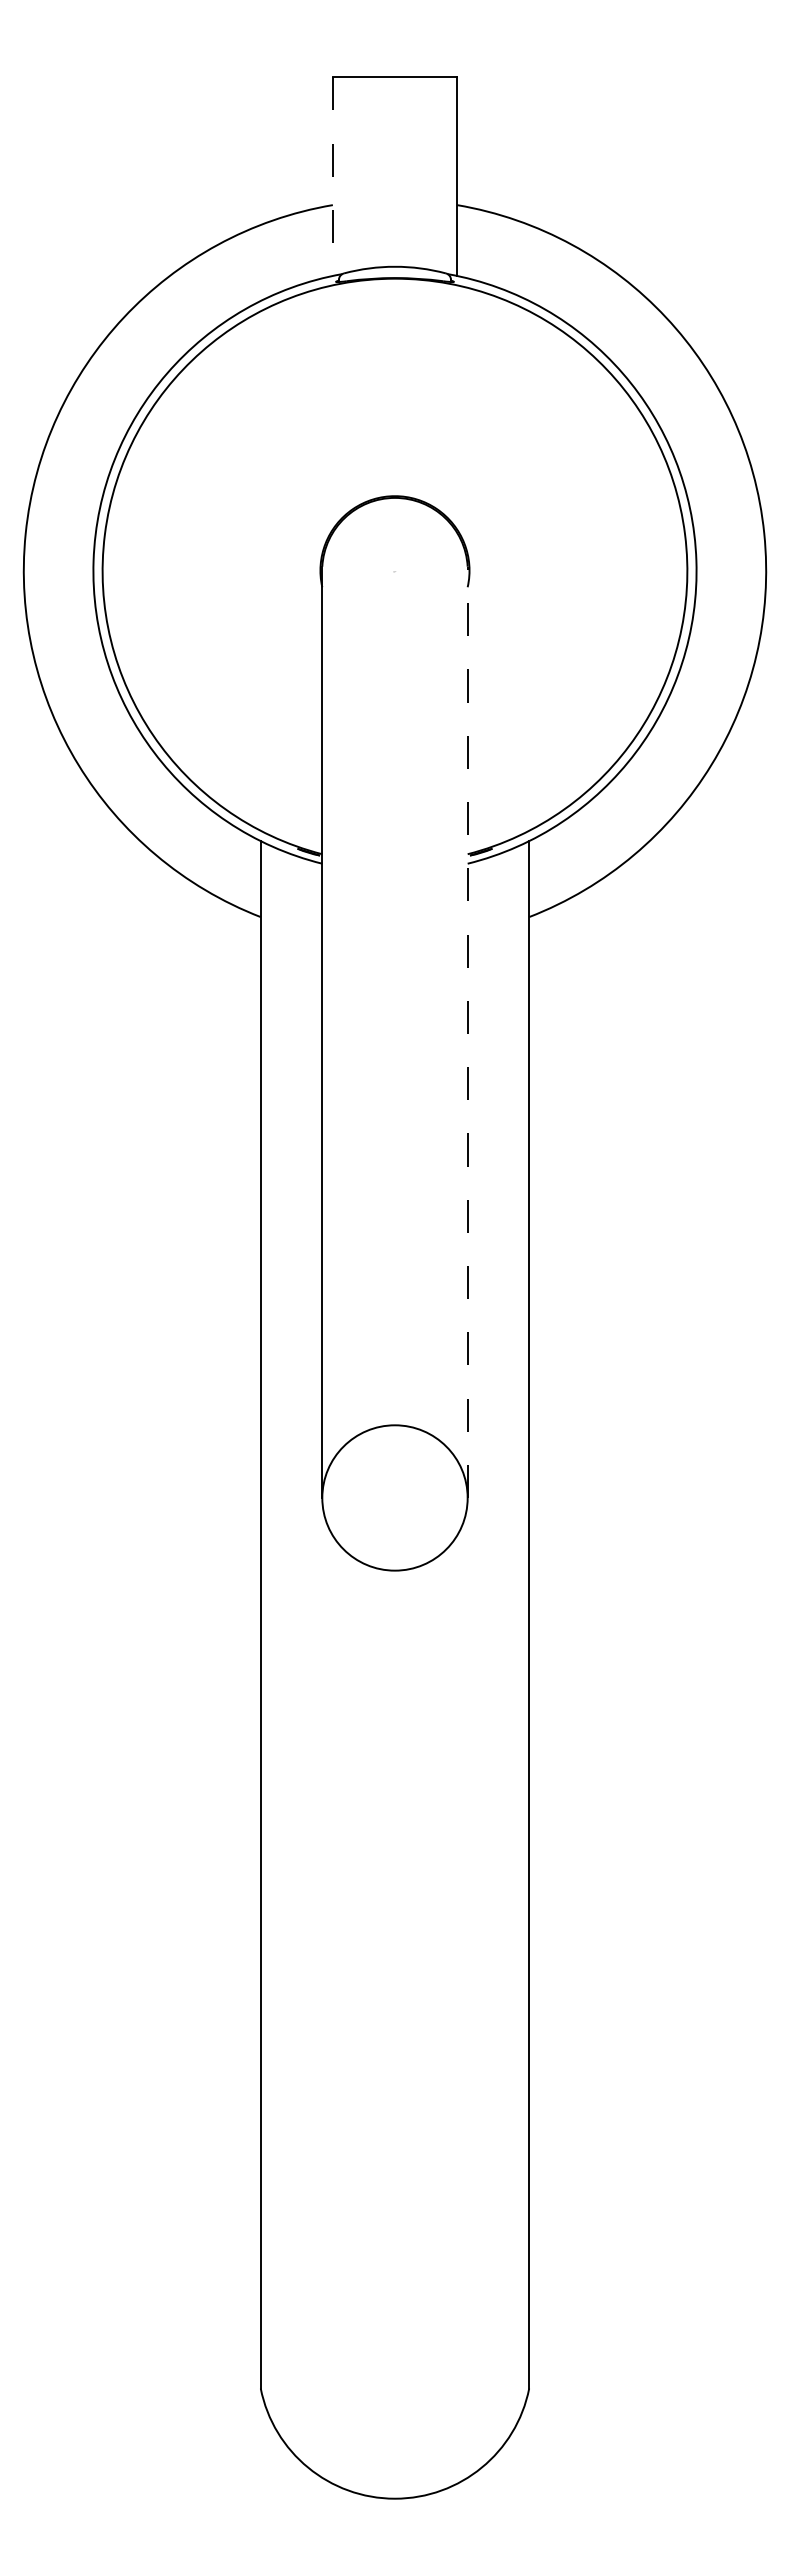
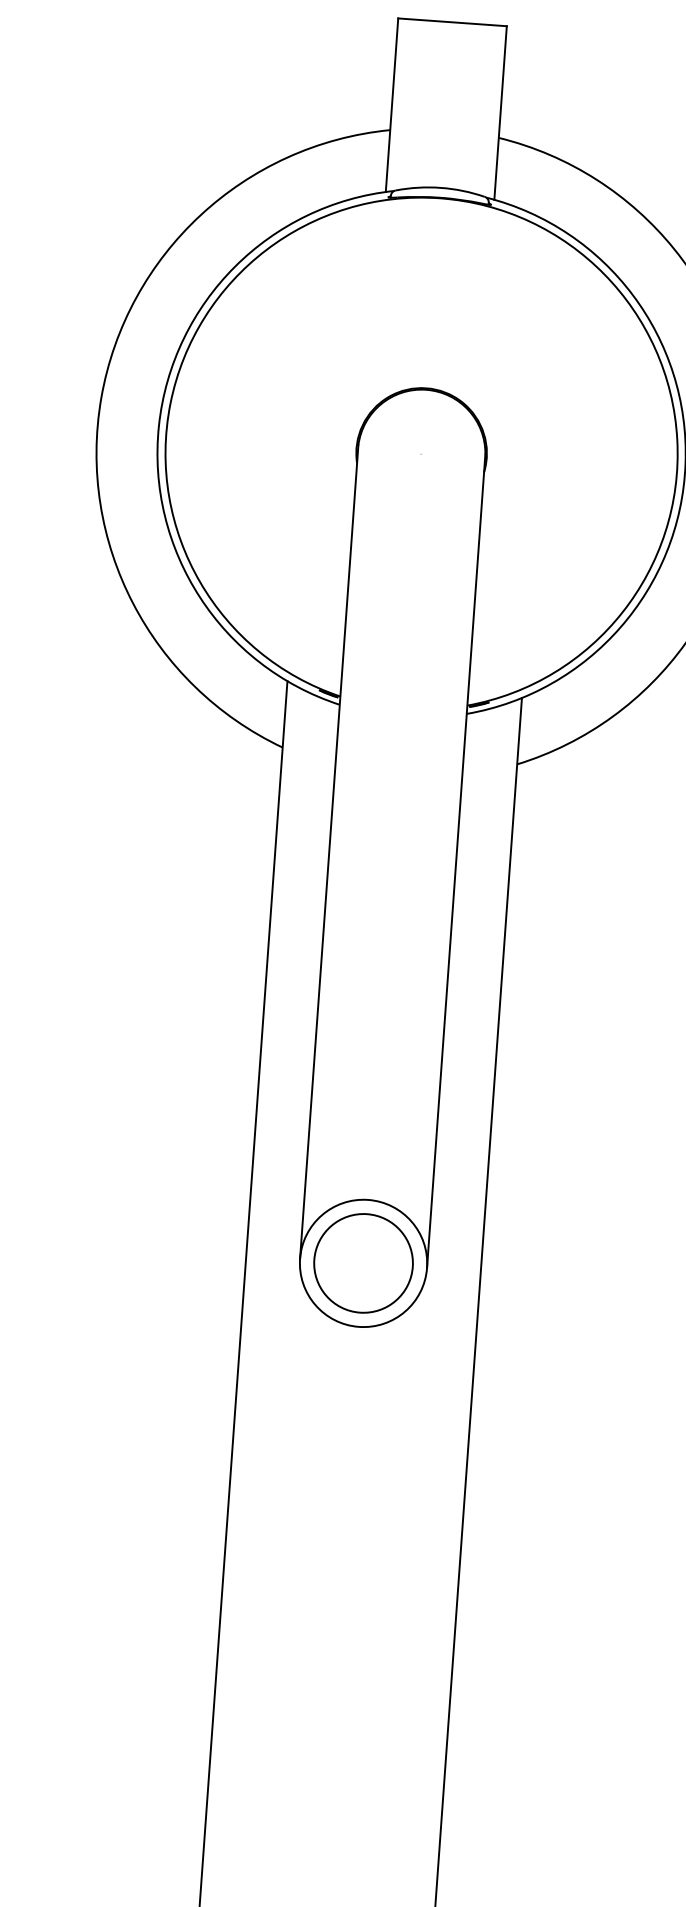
line: (332, 177) -> (391, 105), dashed -> solid
line: (467, 1032) -> (456, 861), dashed -> solid
circle: (394, 1497) -> (363, 1262), added

